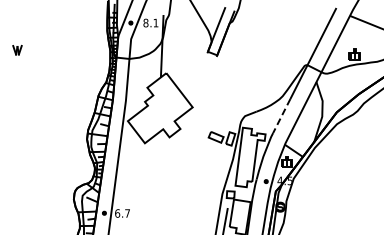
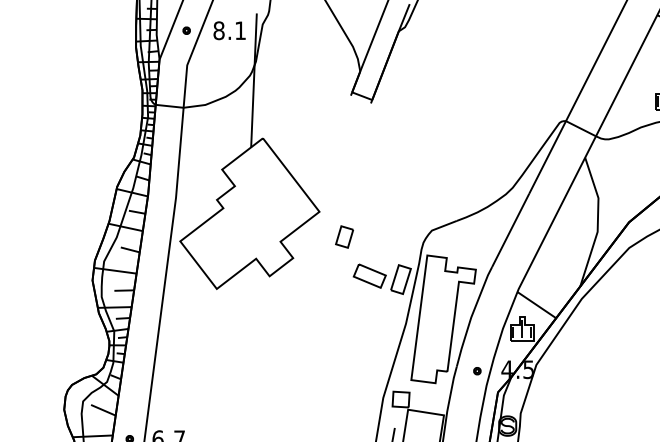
line: (281, 116) -> (510, 231), dashed -> solid
part: (204, 119) -> (344, 237), added

